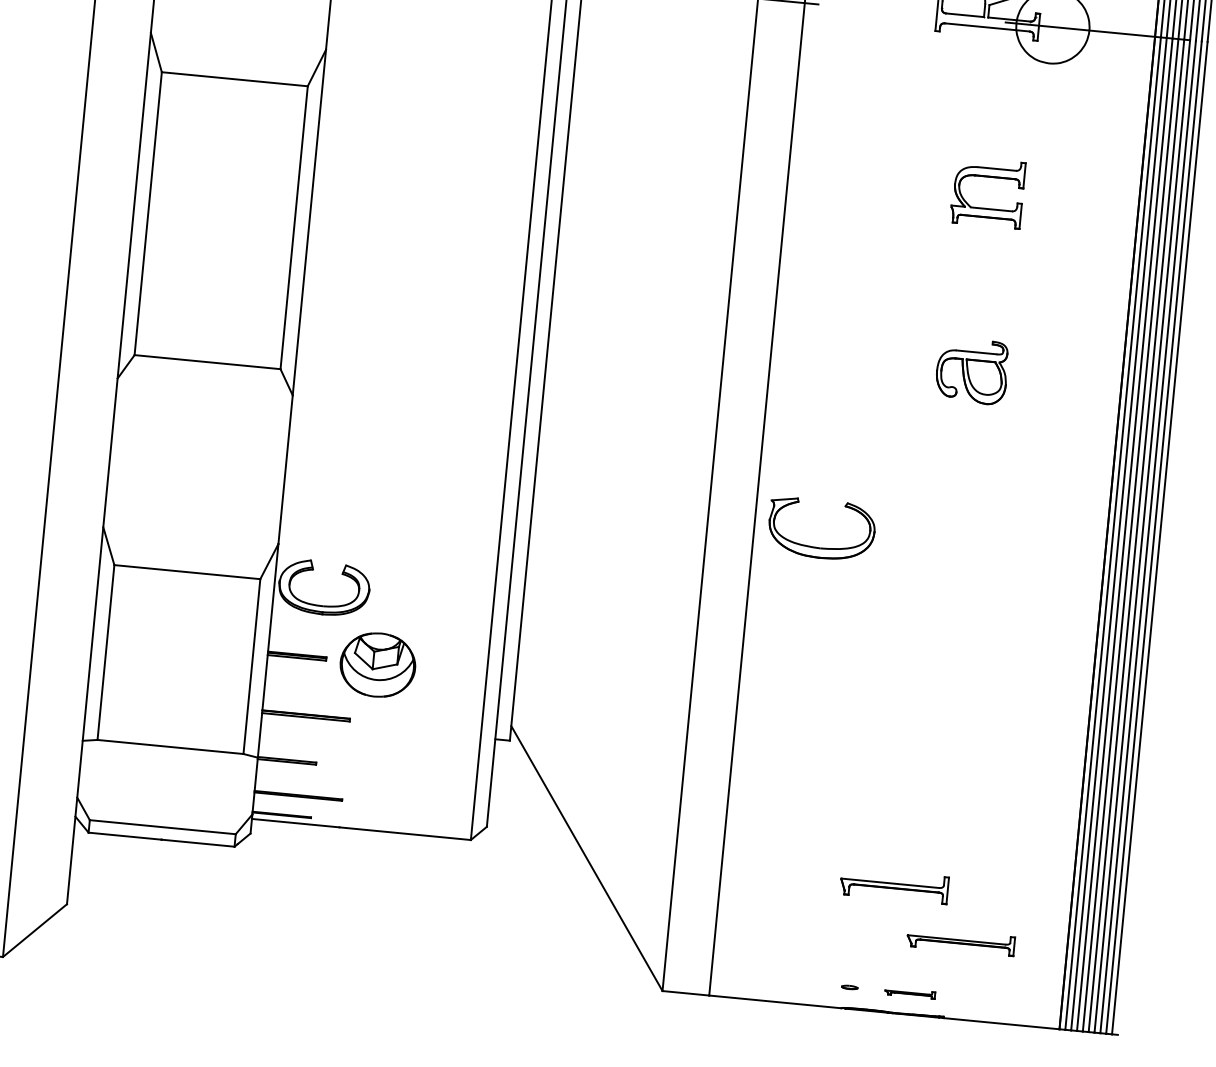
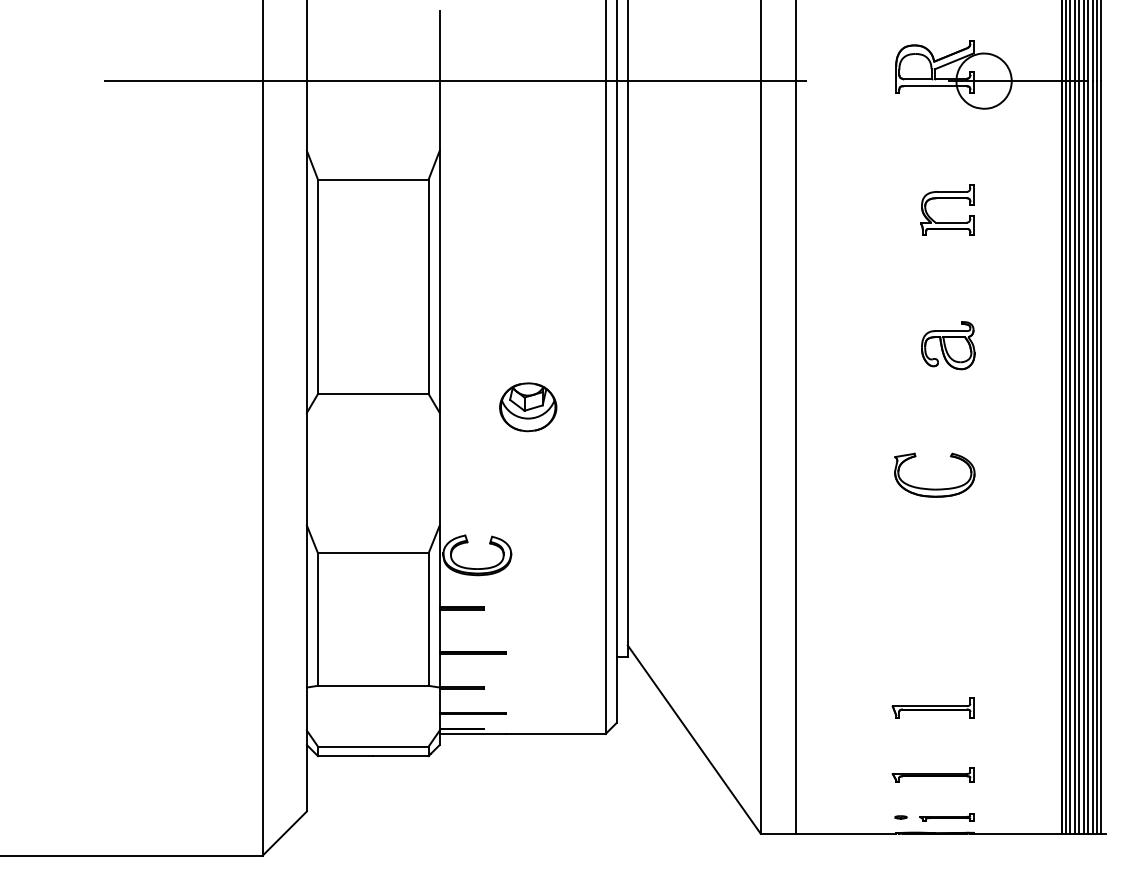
part: (819, 546) -> (934, 488), moved
part: (378, 665) -> (528, 407), moved
part: (893, 885) -> (932, 707), moved
part: (960, 941) -> (932, 774), moved
part: (909, 993) -> (946, 817), size x1.43

